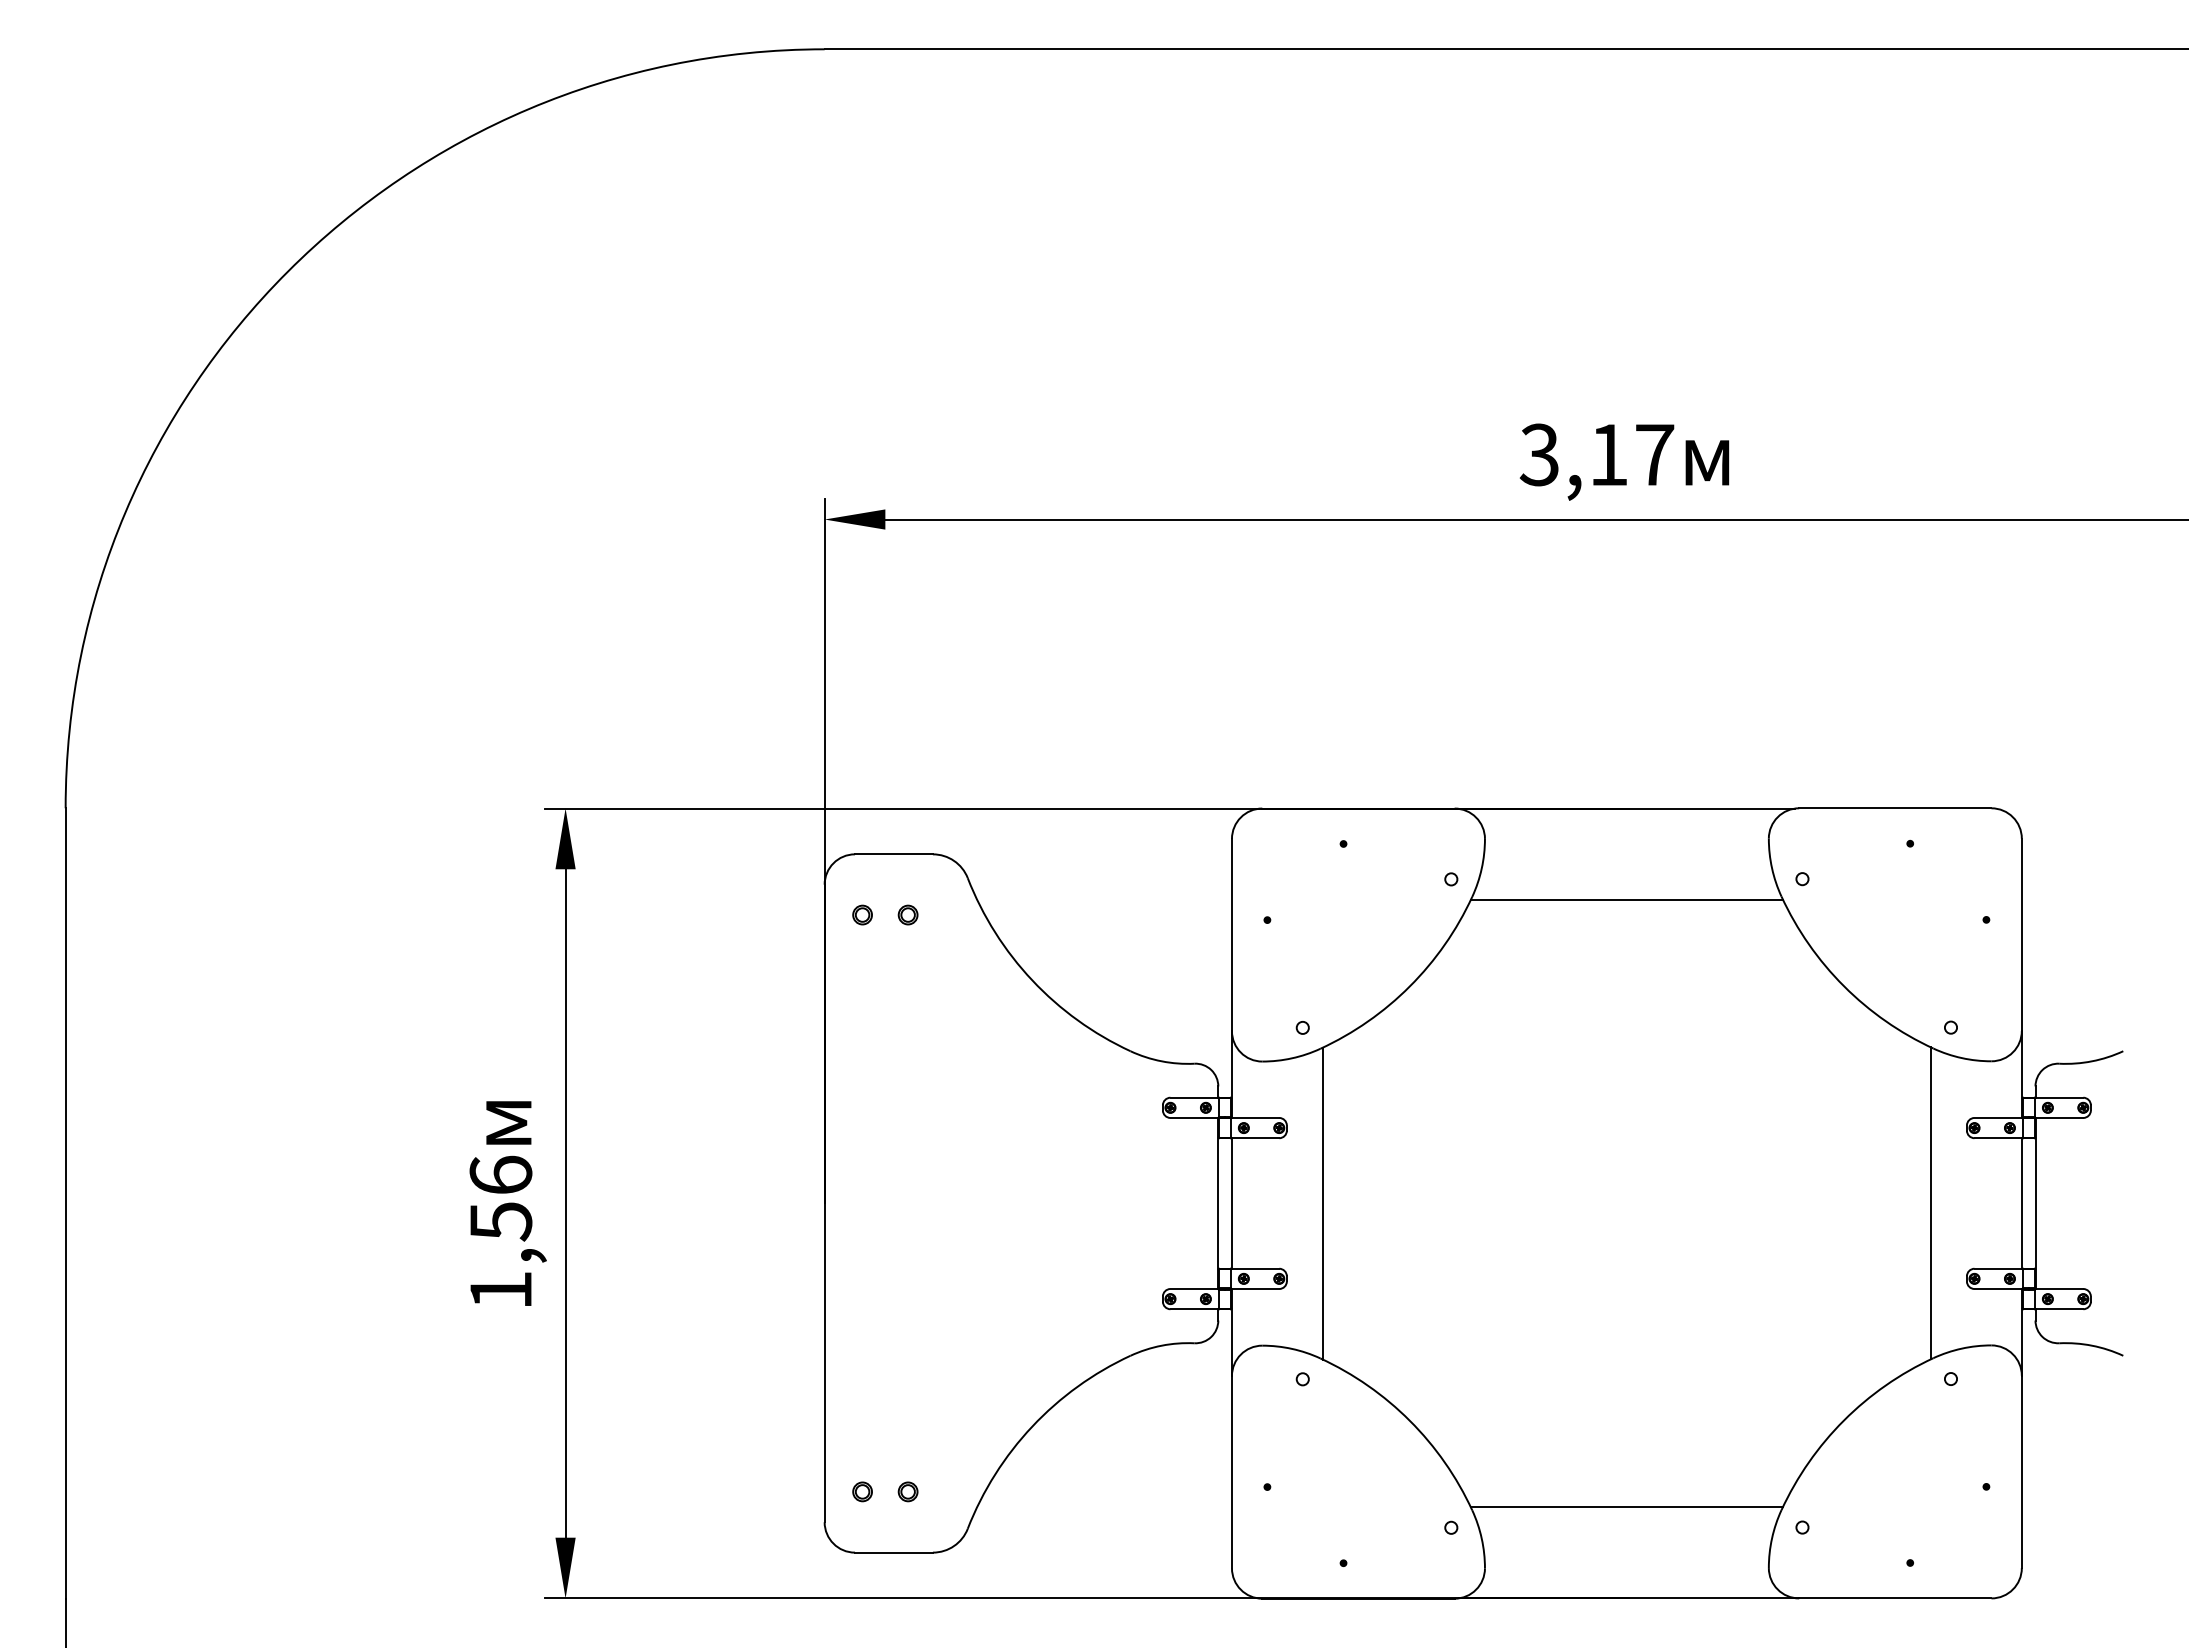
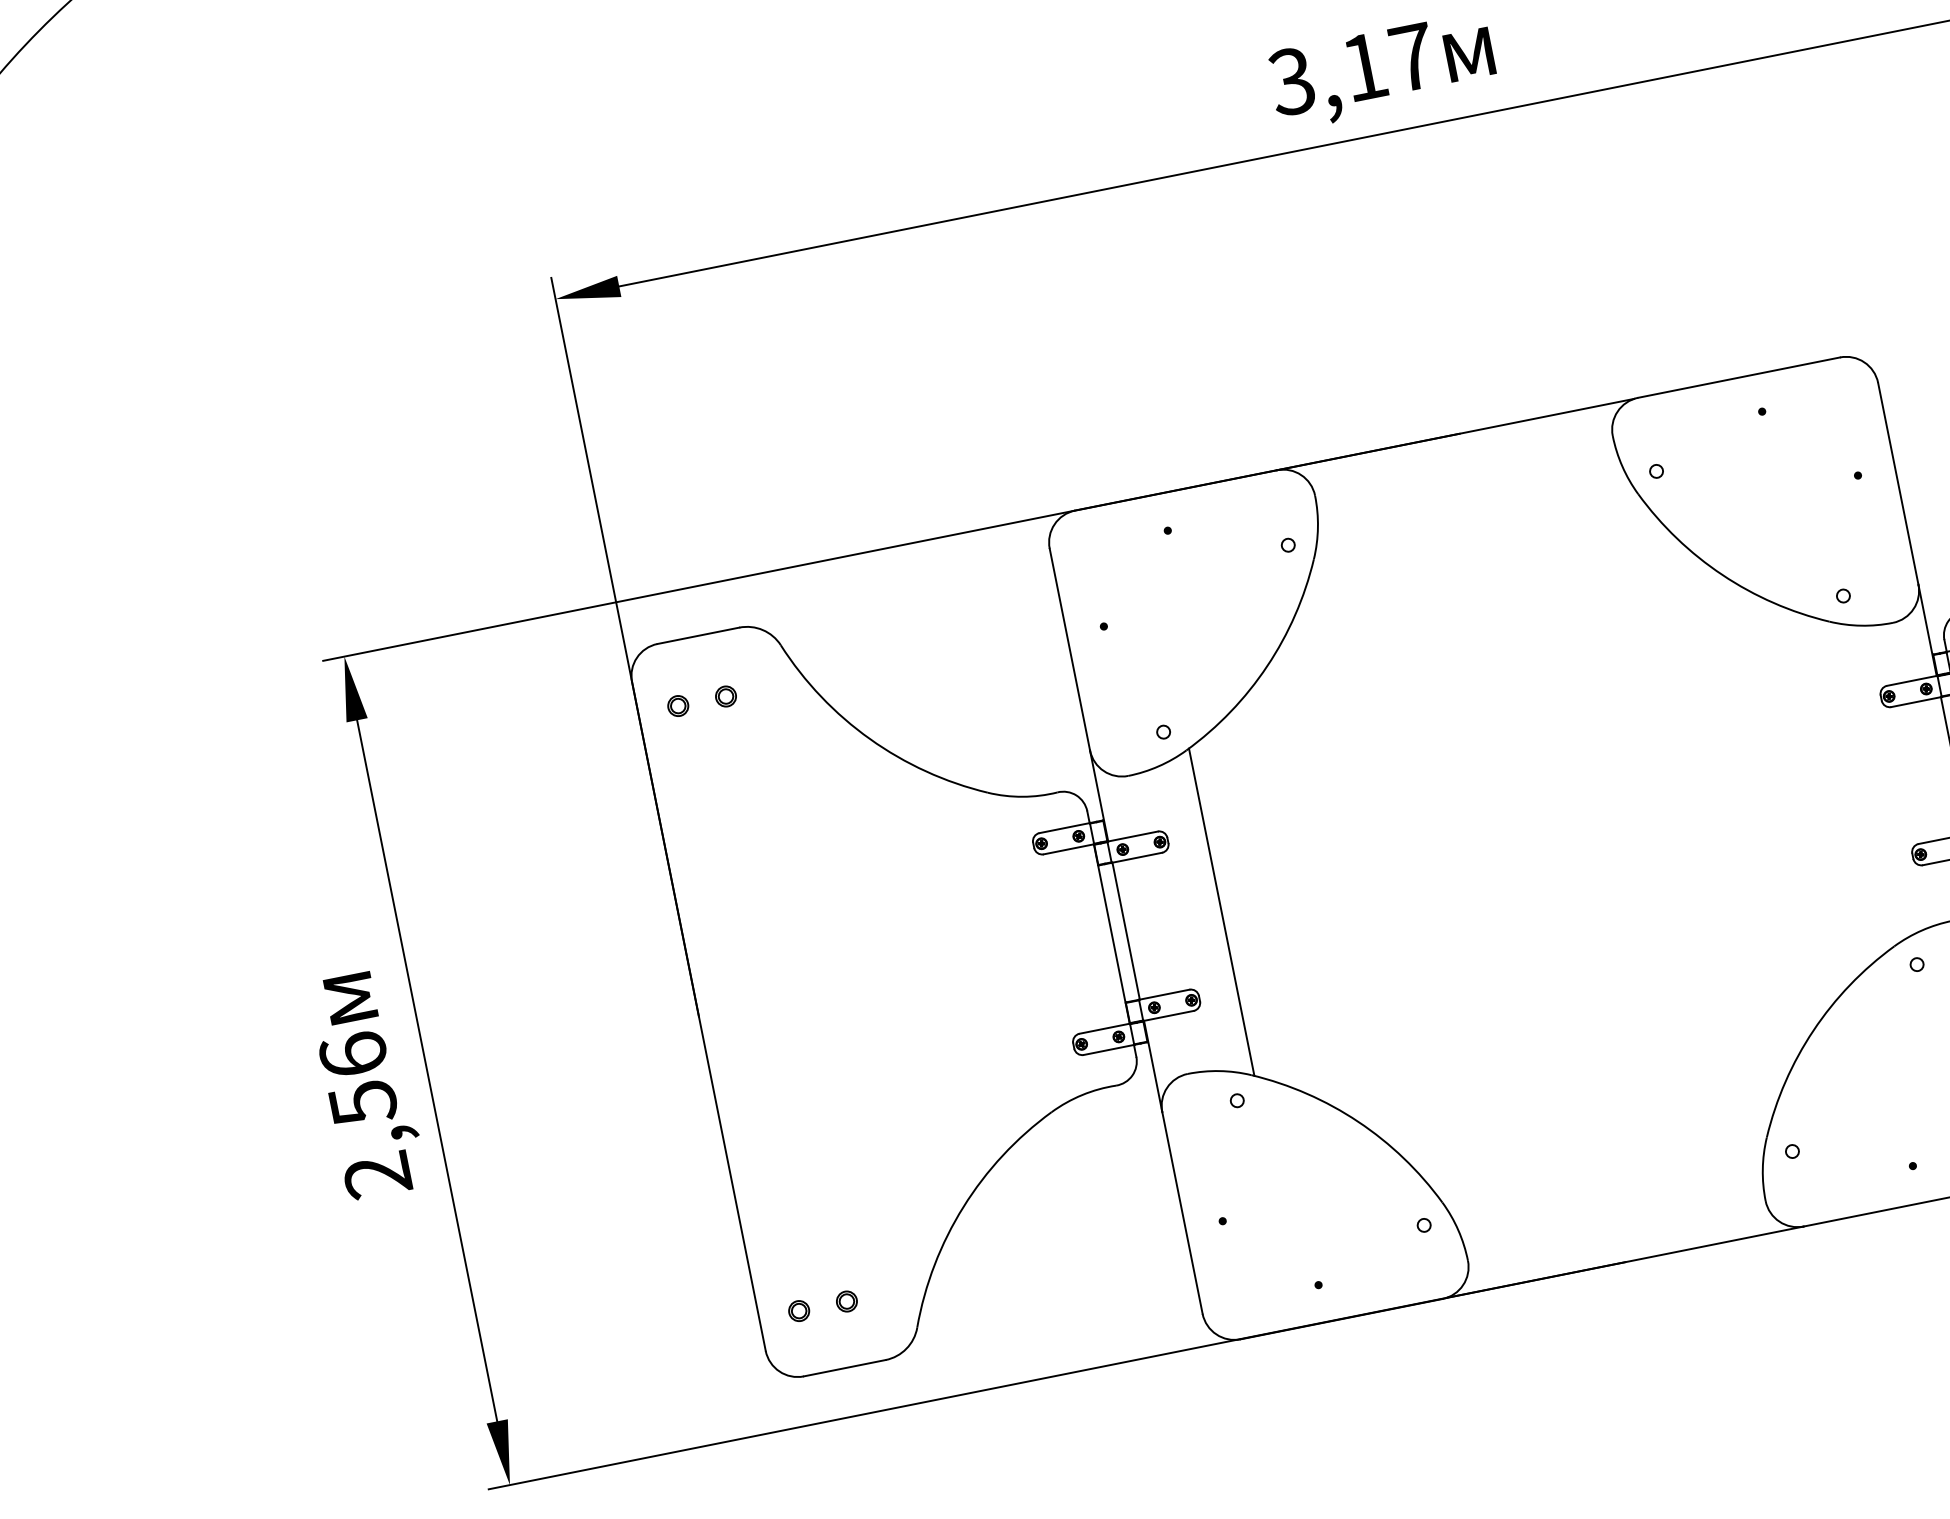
line: (1626, 899) -> (1476, 529), removed
line: (1930, 1203) -> (1858, 784), removed
text: (500, 1290) -> (377, 1175), 1,56 -> 2,56
line: (1626, 1507) -> (1603, 1167), removed

